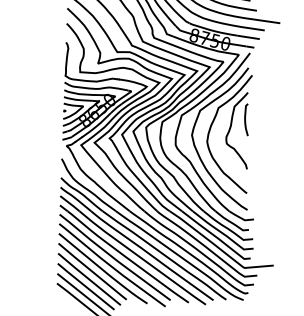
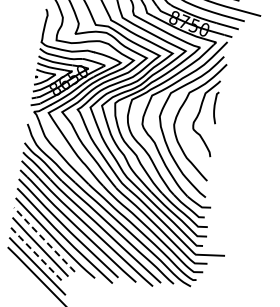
line: (92, 271) -> (44, 239), solid -> dashed
line: (85, 286) -> (35, 253), solid -> dashed

